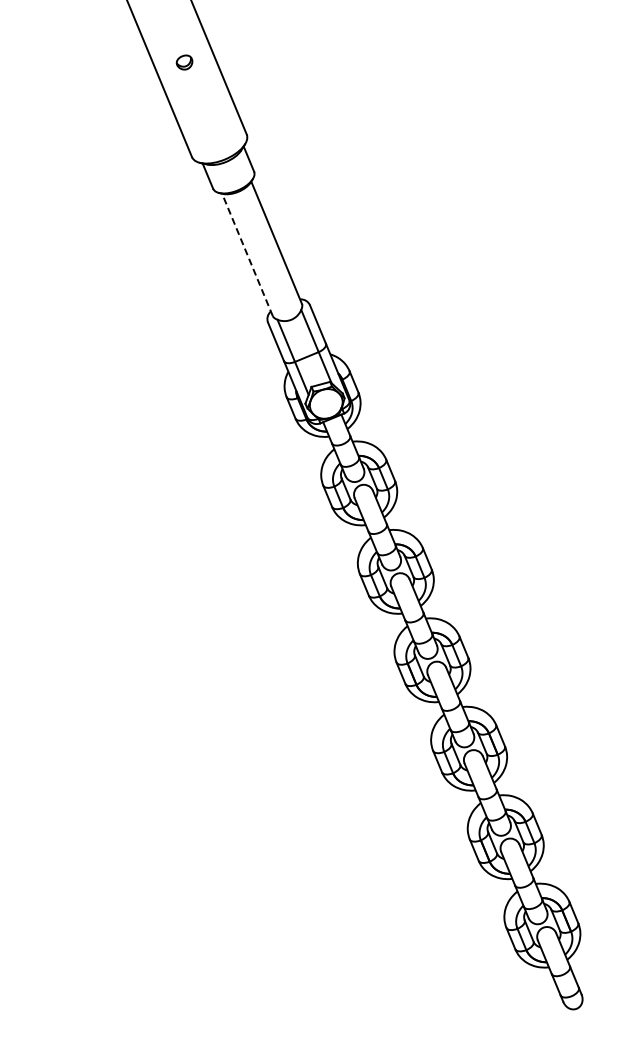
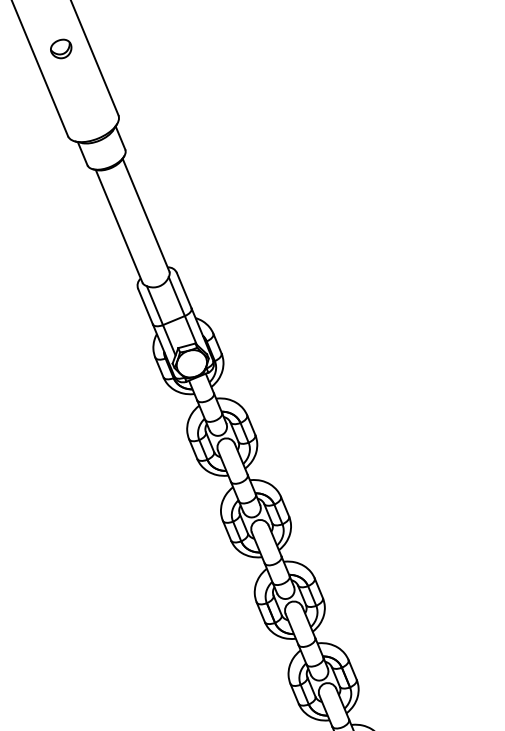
part: (184, 62) -> (61, 48), size x1.43
line: (247, 254) -> (119, 226), dashed -> solid

